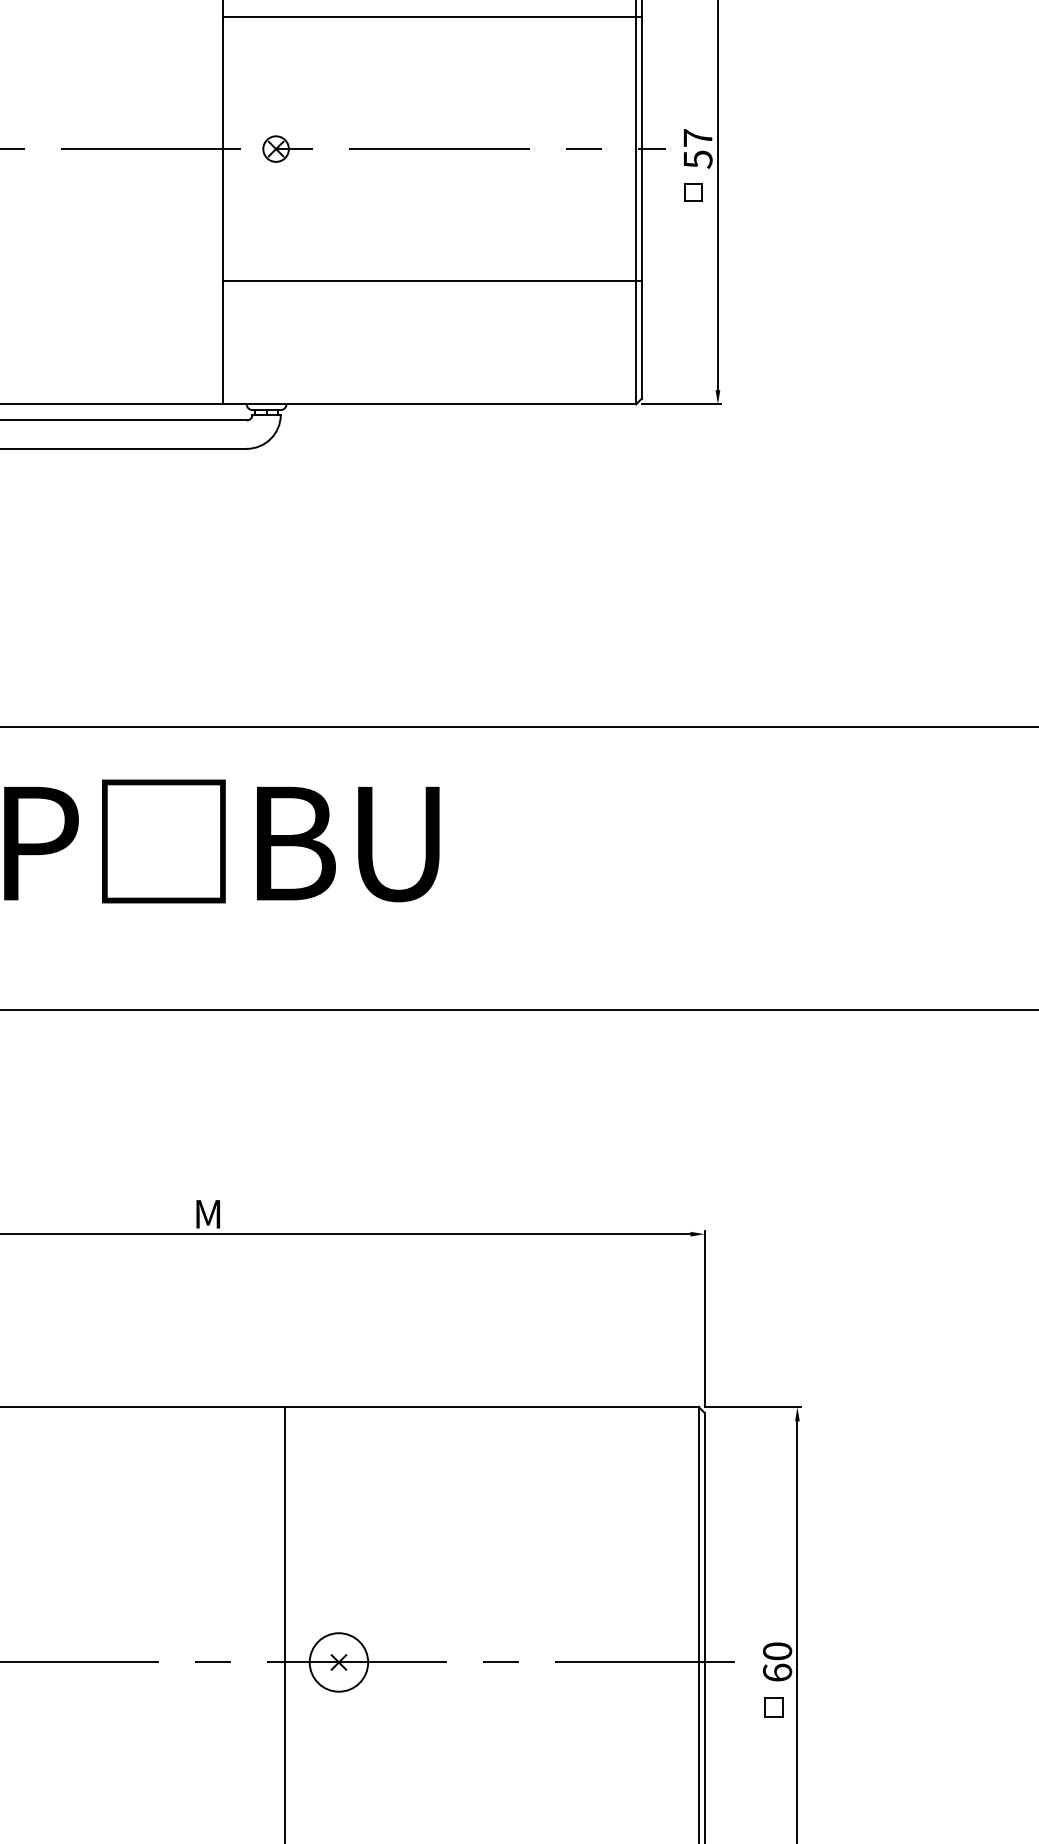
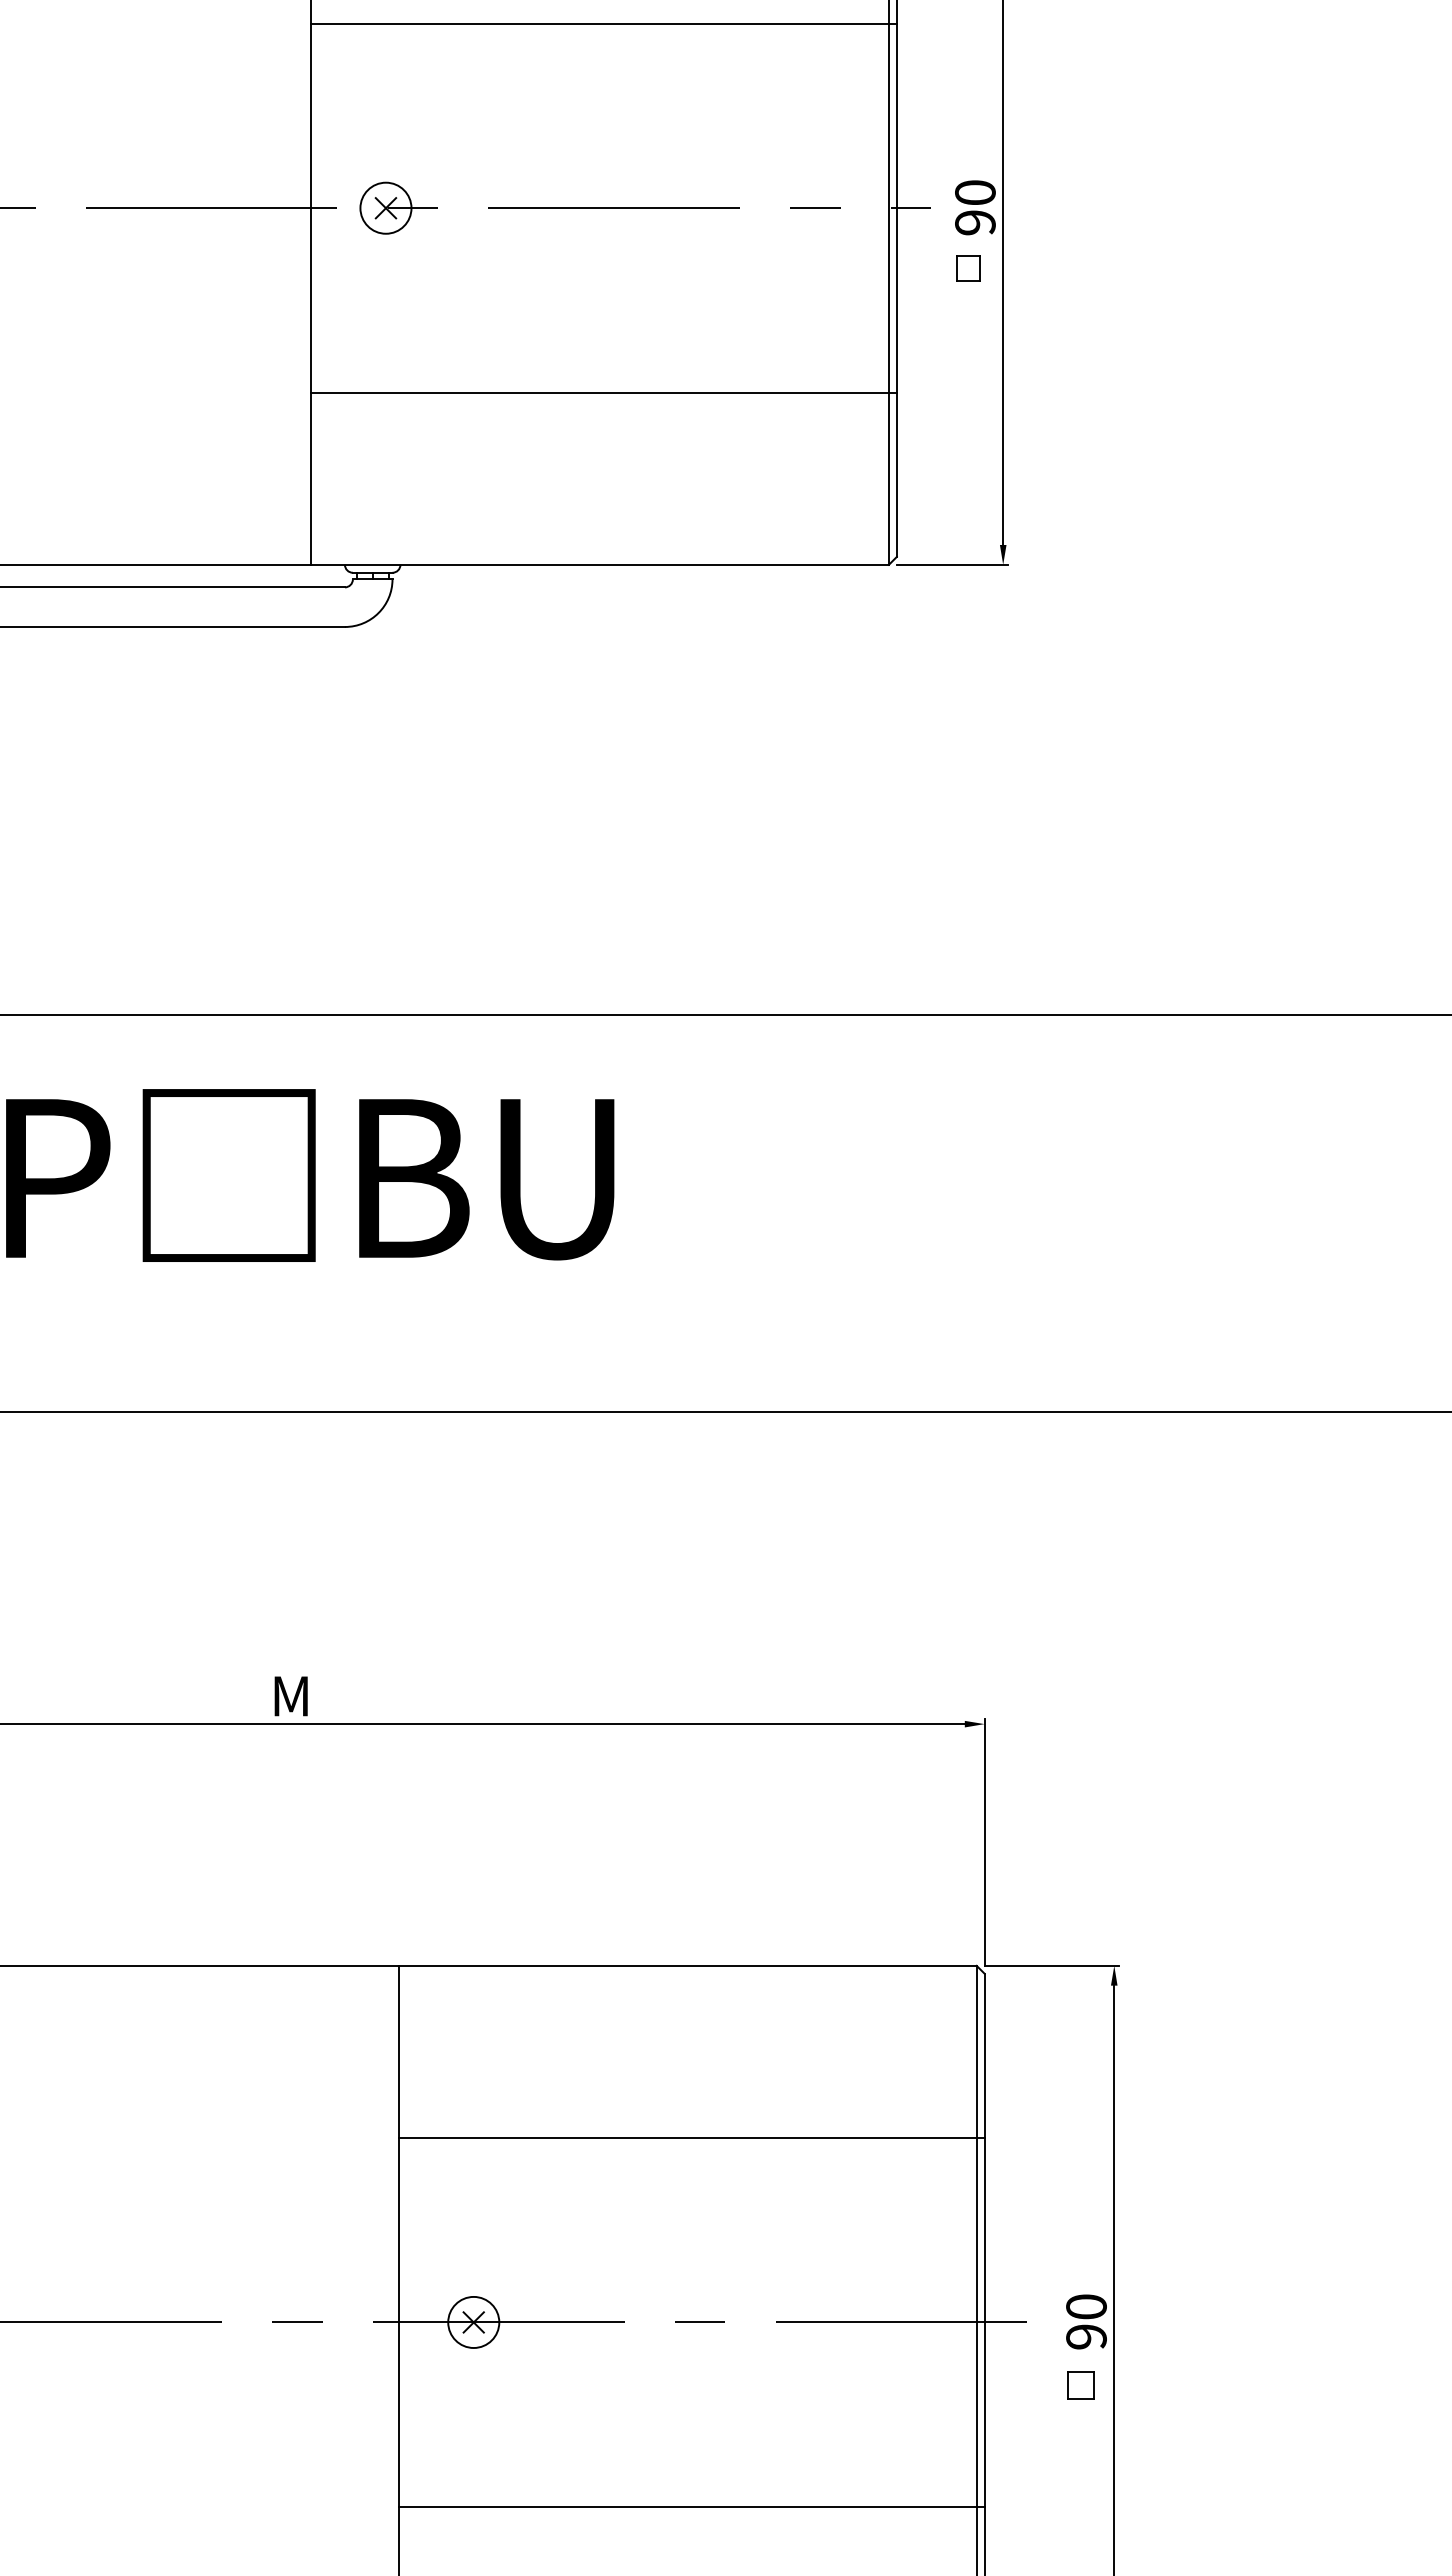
circle: (275, 148) -> (385, 207), size x1.43
text: (698, 148) -> (975, 207), 57 -> 90
line: (494, 1530) -> (691, 2138), added
circle: (338, 1662) -> (473, 2322), size x0.62
text: (777, 1672) -> (1086, 2336), 60 -> 90
line: (494, 1794) -> (691, 2506), added

